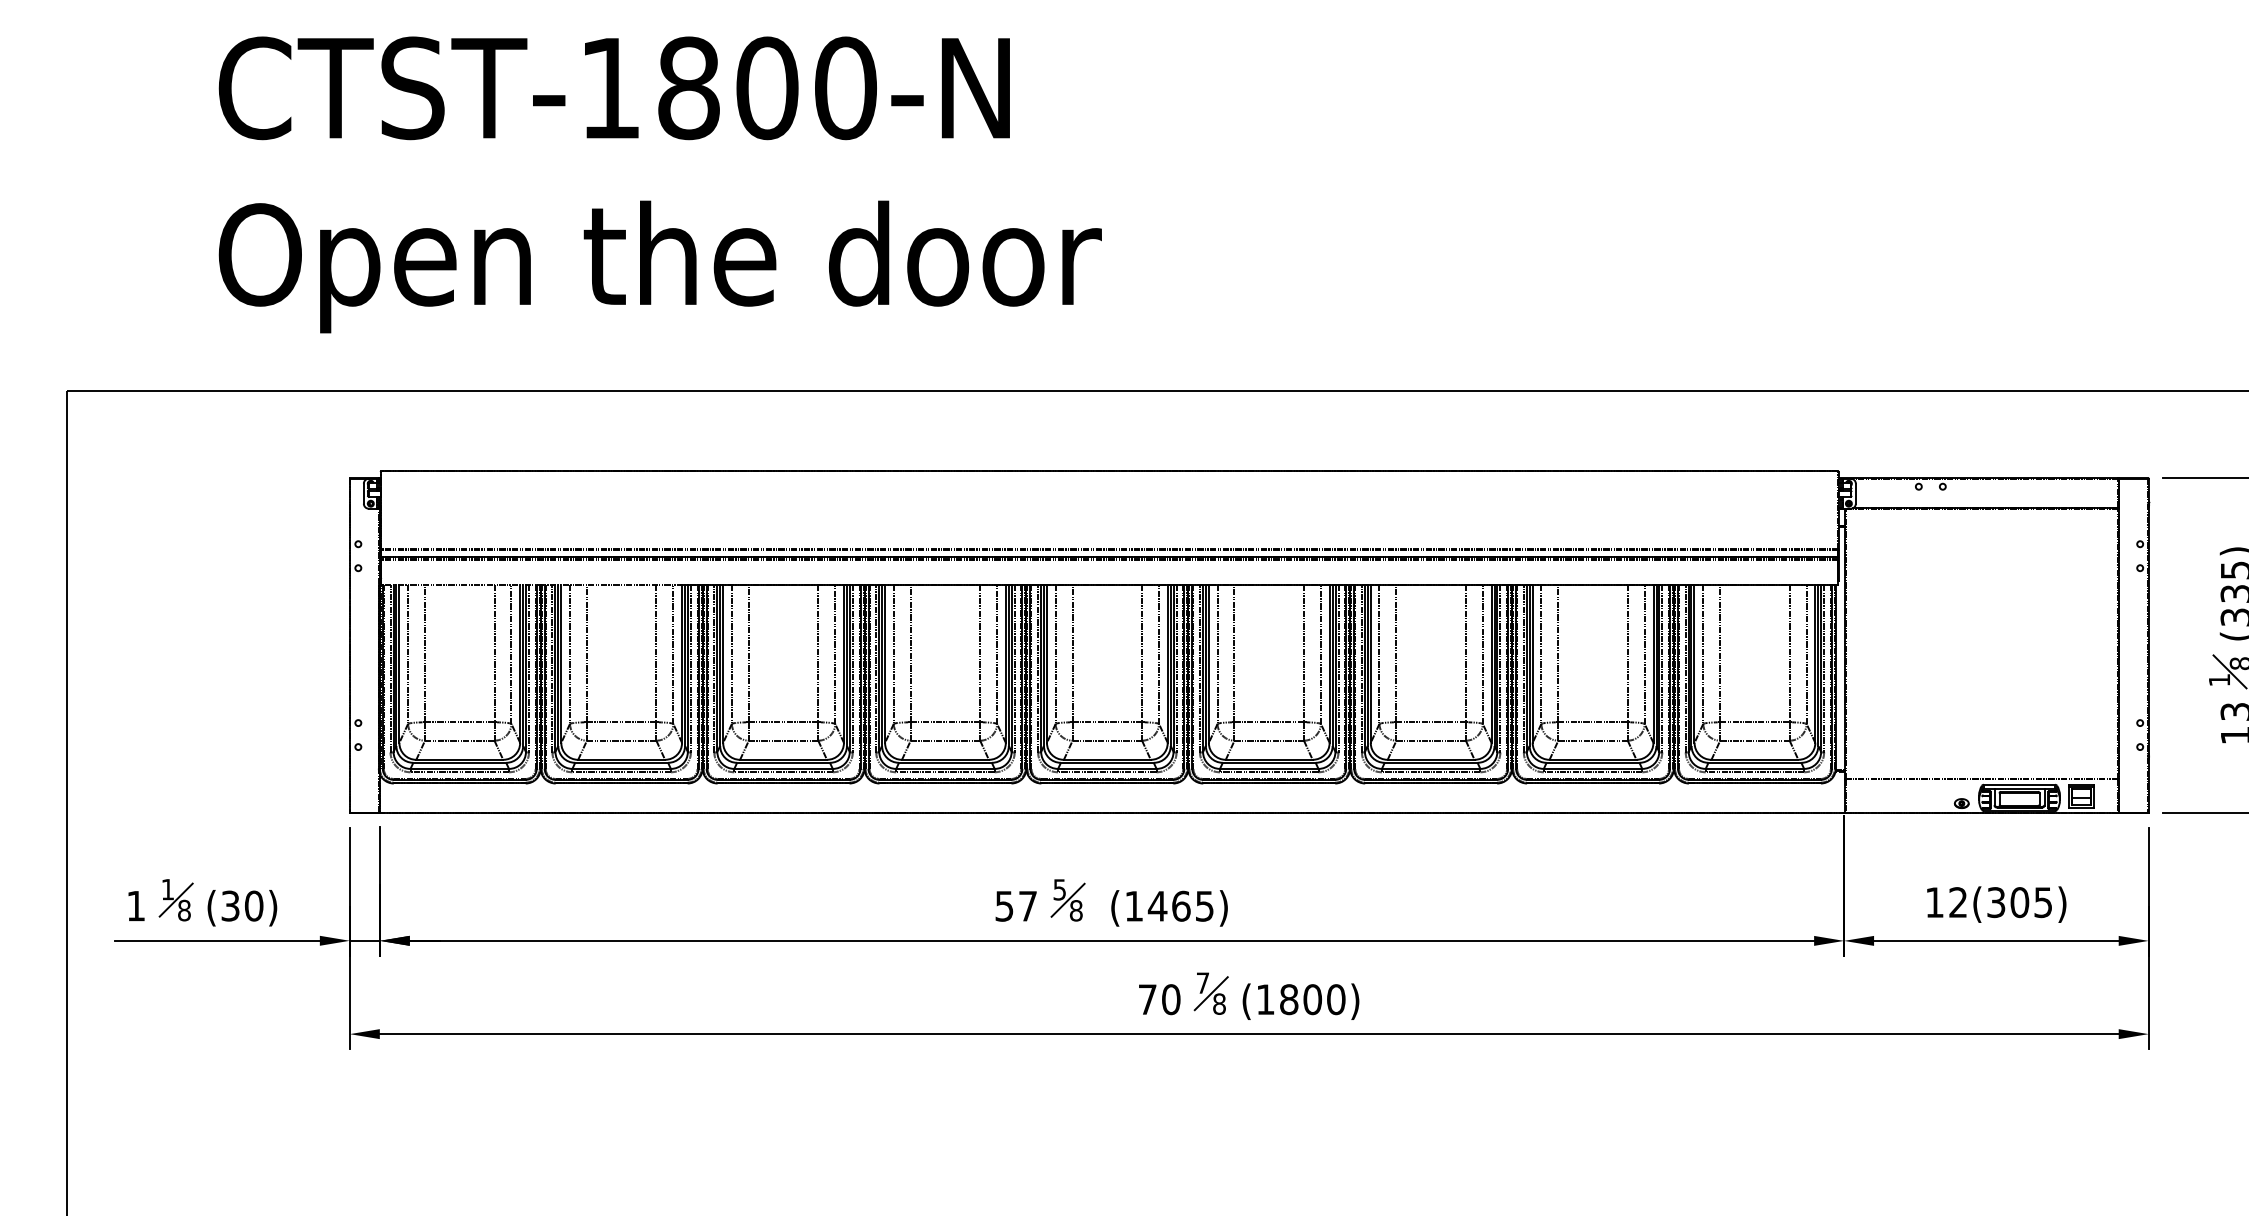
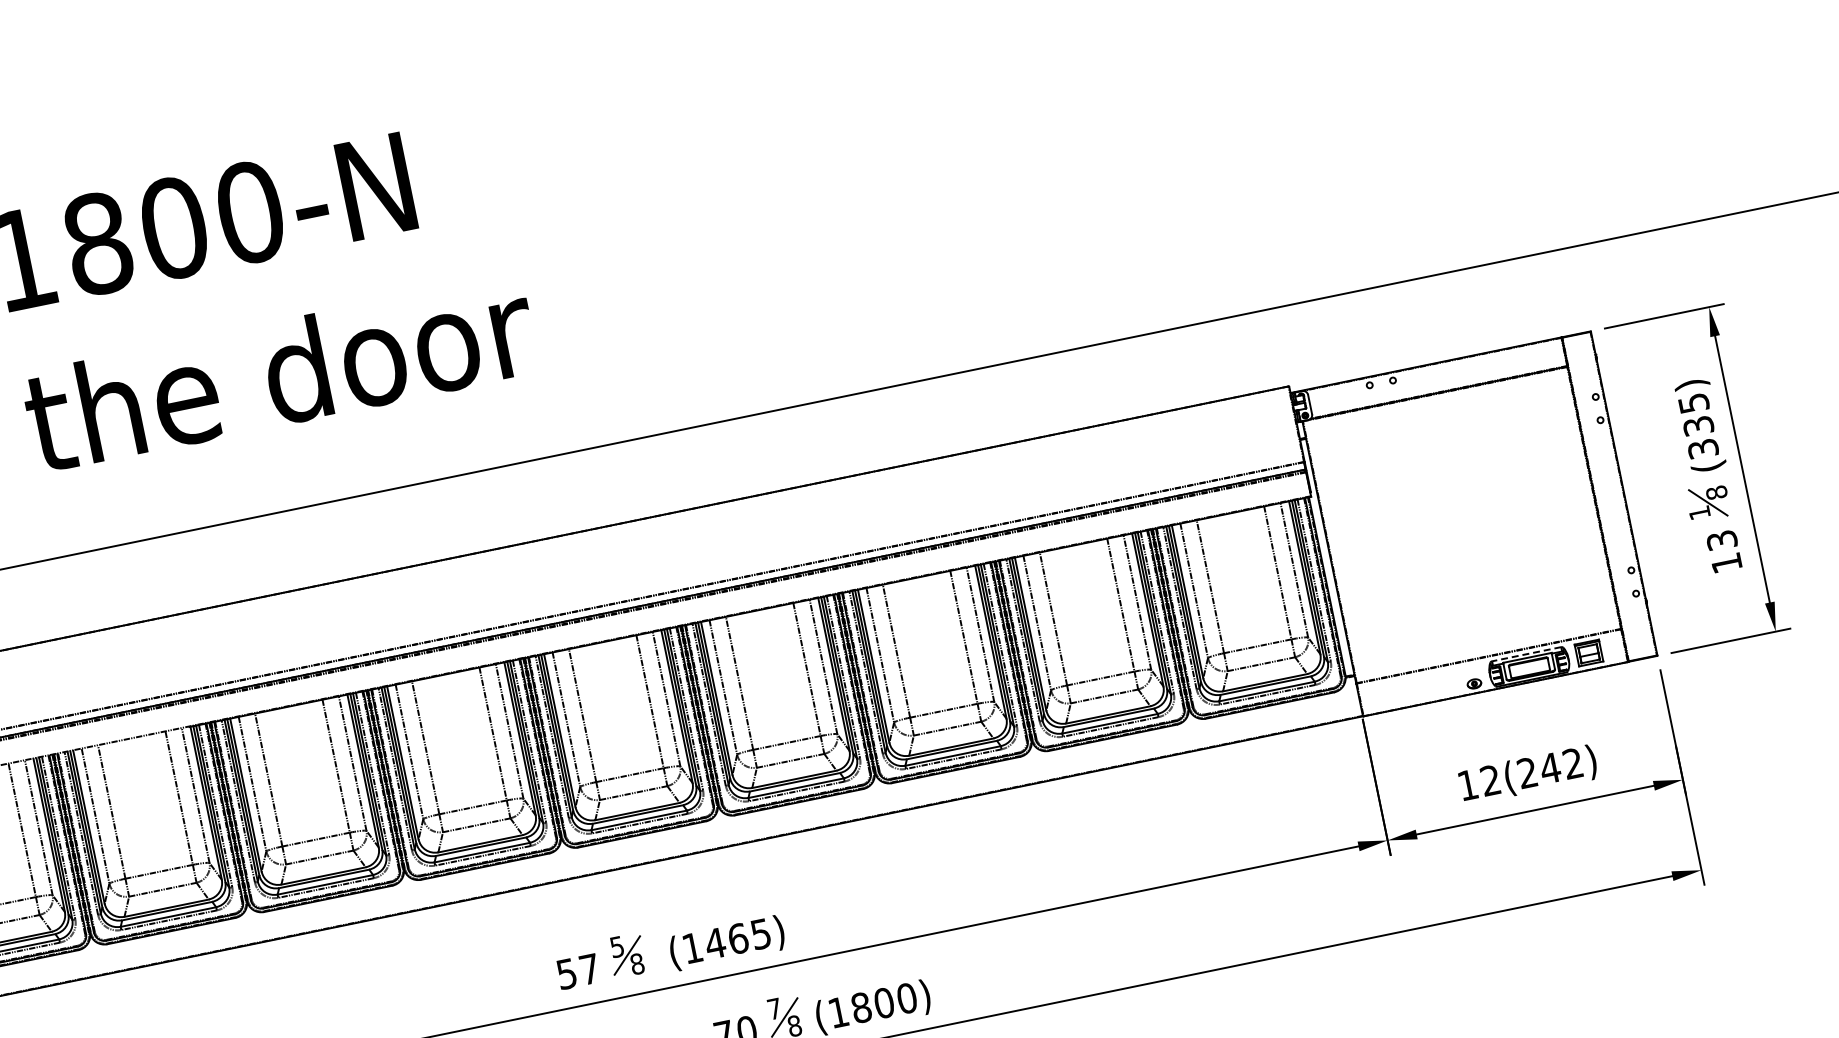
line: (2019, 784) -> (1526, 653), solid -> dashed
text: (2019, 902) -> (1550, 768), 12(305) -> 12(242)

